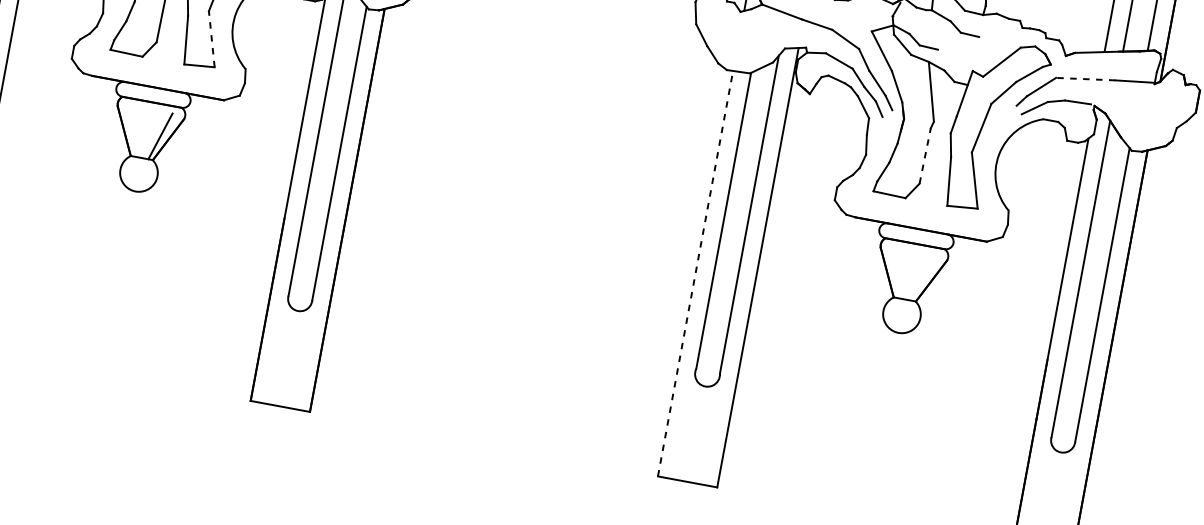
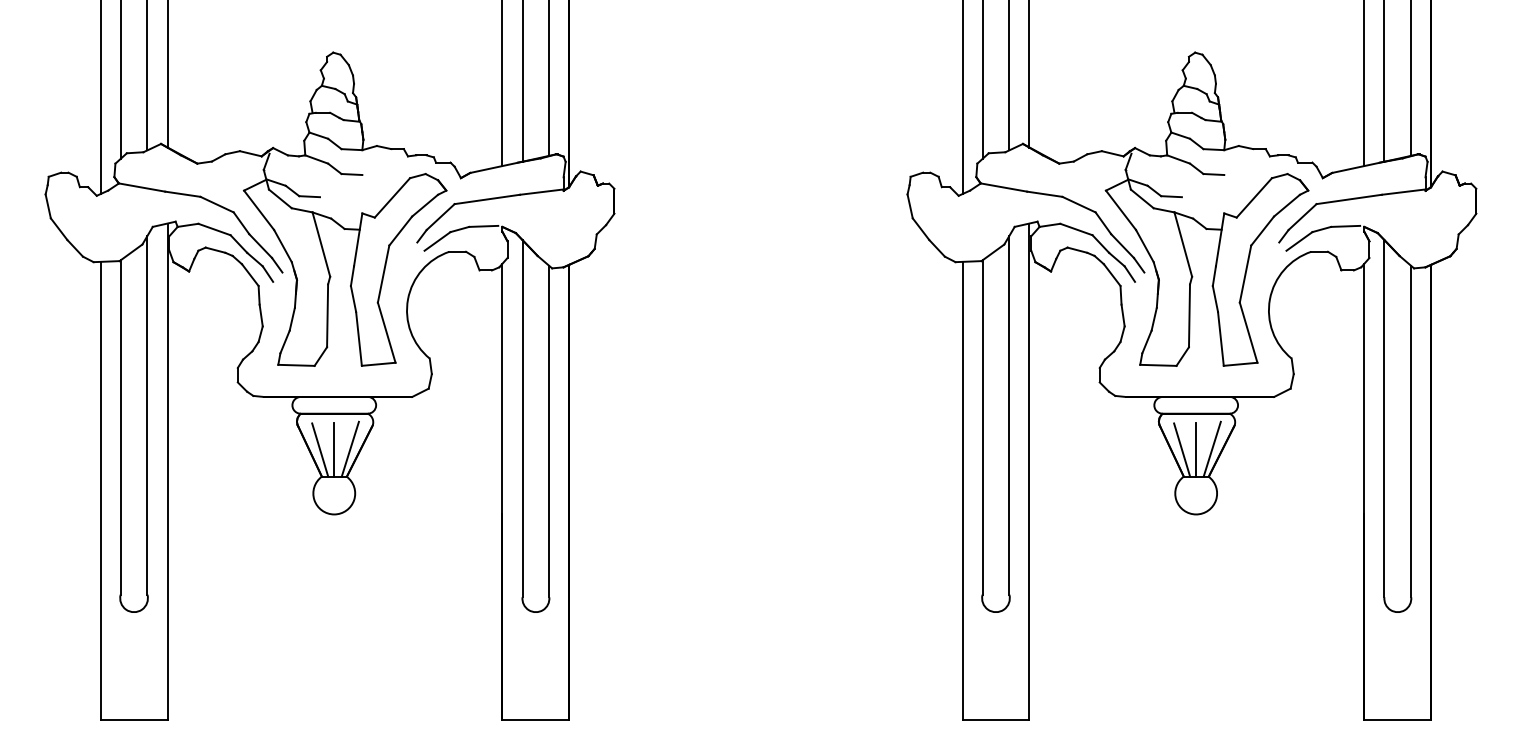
line: (211, 38) -> (386, 332), dashed -> solid
line: (1085, 79) -> (1348, 199), dashed -> solid
line: (134, 131) -> (320, 449), added
line: (146, 134) -> (334, 449), added
line: (925, 155) -> (1189, 315), dashed -> solid
line: (695, 273) -> (962, 490), dashed -> solid
line: (897, 273) -> (1182, 449), added
line: (909, 275) -> (1196, 449), added
line: (922, 277) -> (1211, 448), added

